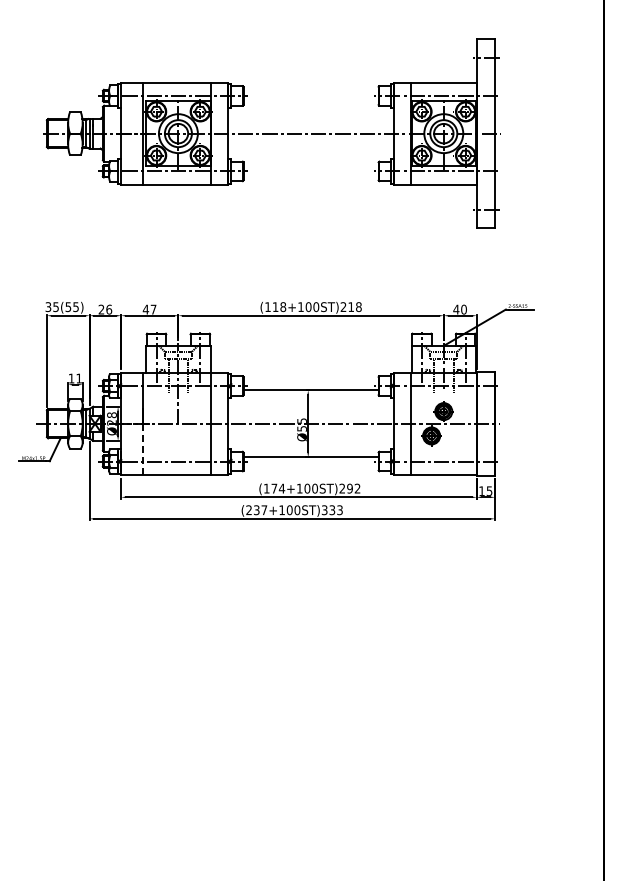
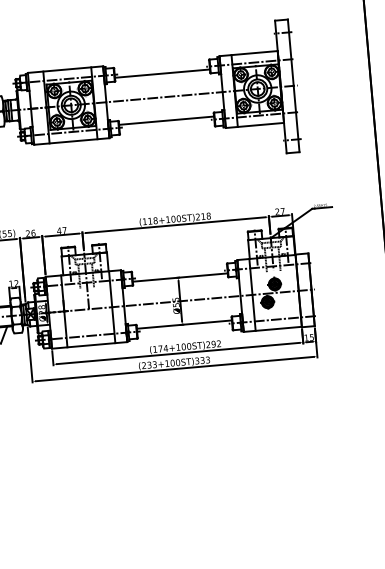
line: (310, 100) -> (162, 73), added
line: (310, 167) -> (166, 120), added
text: (459, 309) -> (279, 211), 40 -> 27
text: (78, 378) -> (16, 283), 11 -> 12
line: (143, 449) -> (66, 329), dashed -> solid
text: (264, 510) -> (154, 364), (237+100ST)333 -> (233+100ST)333

